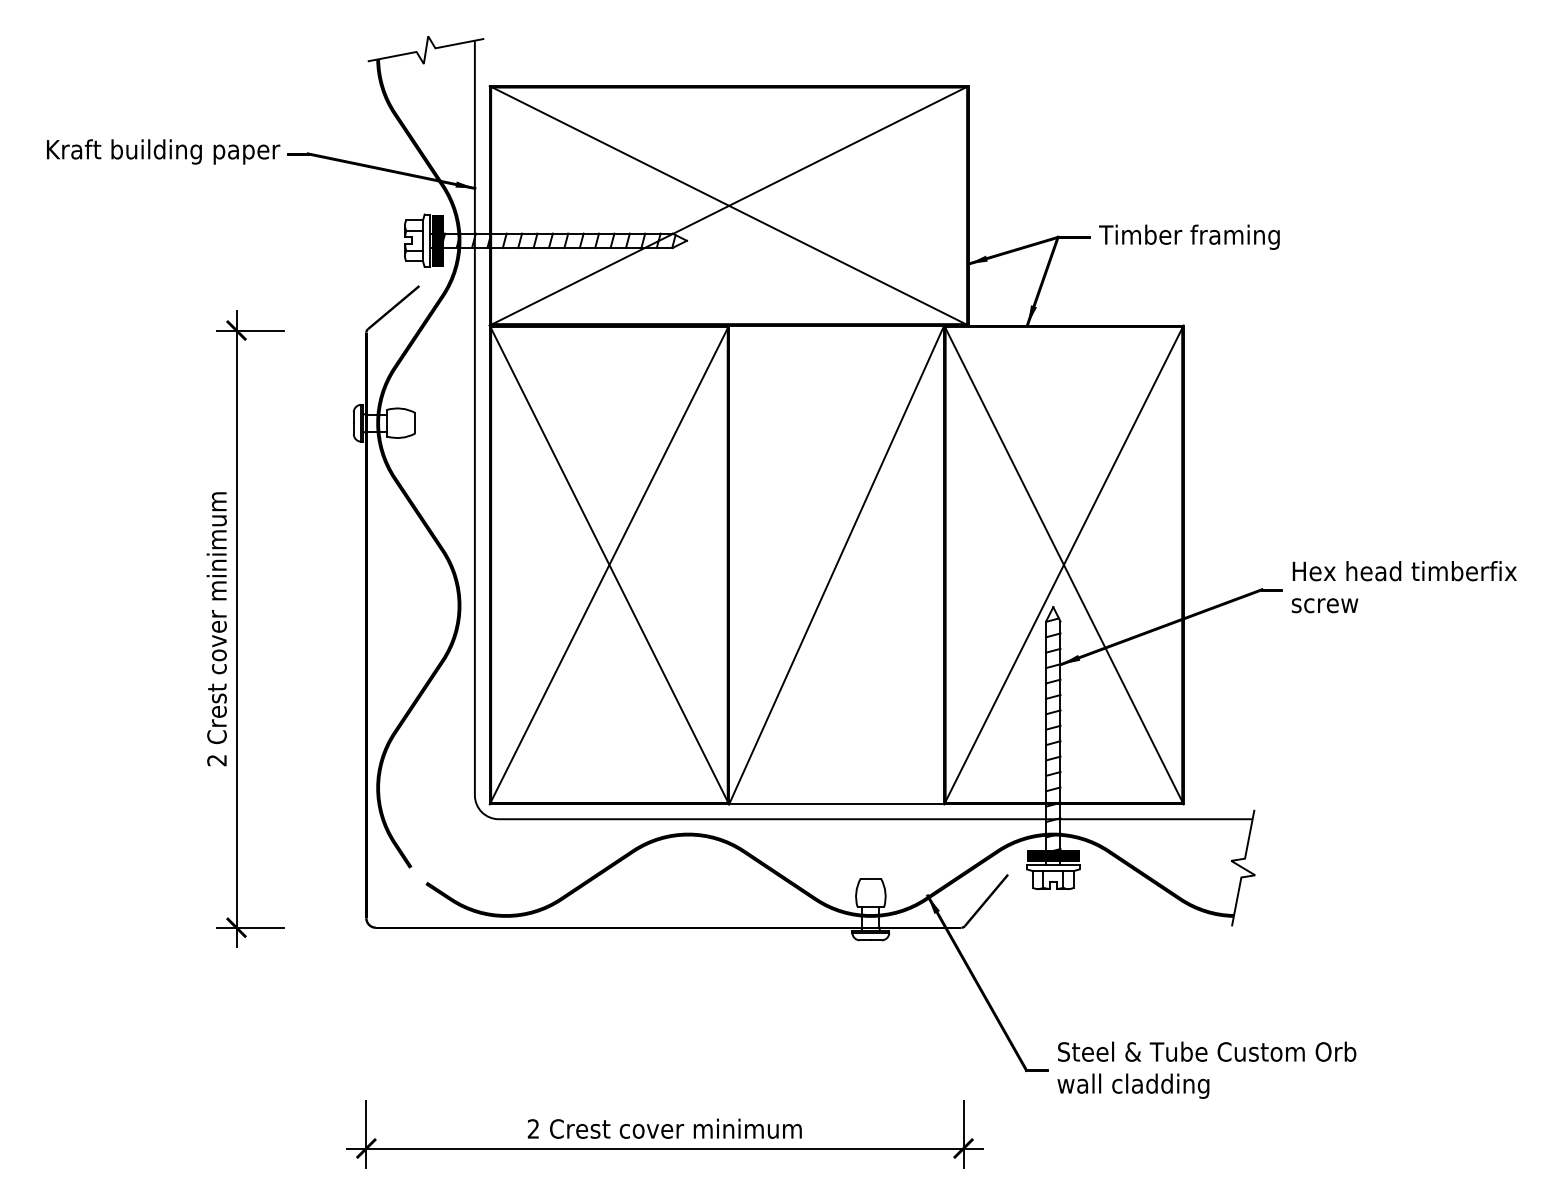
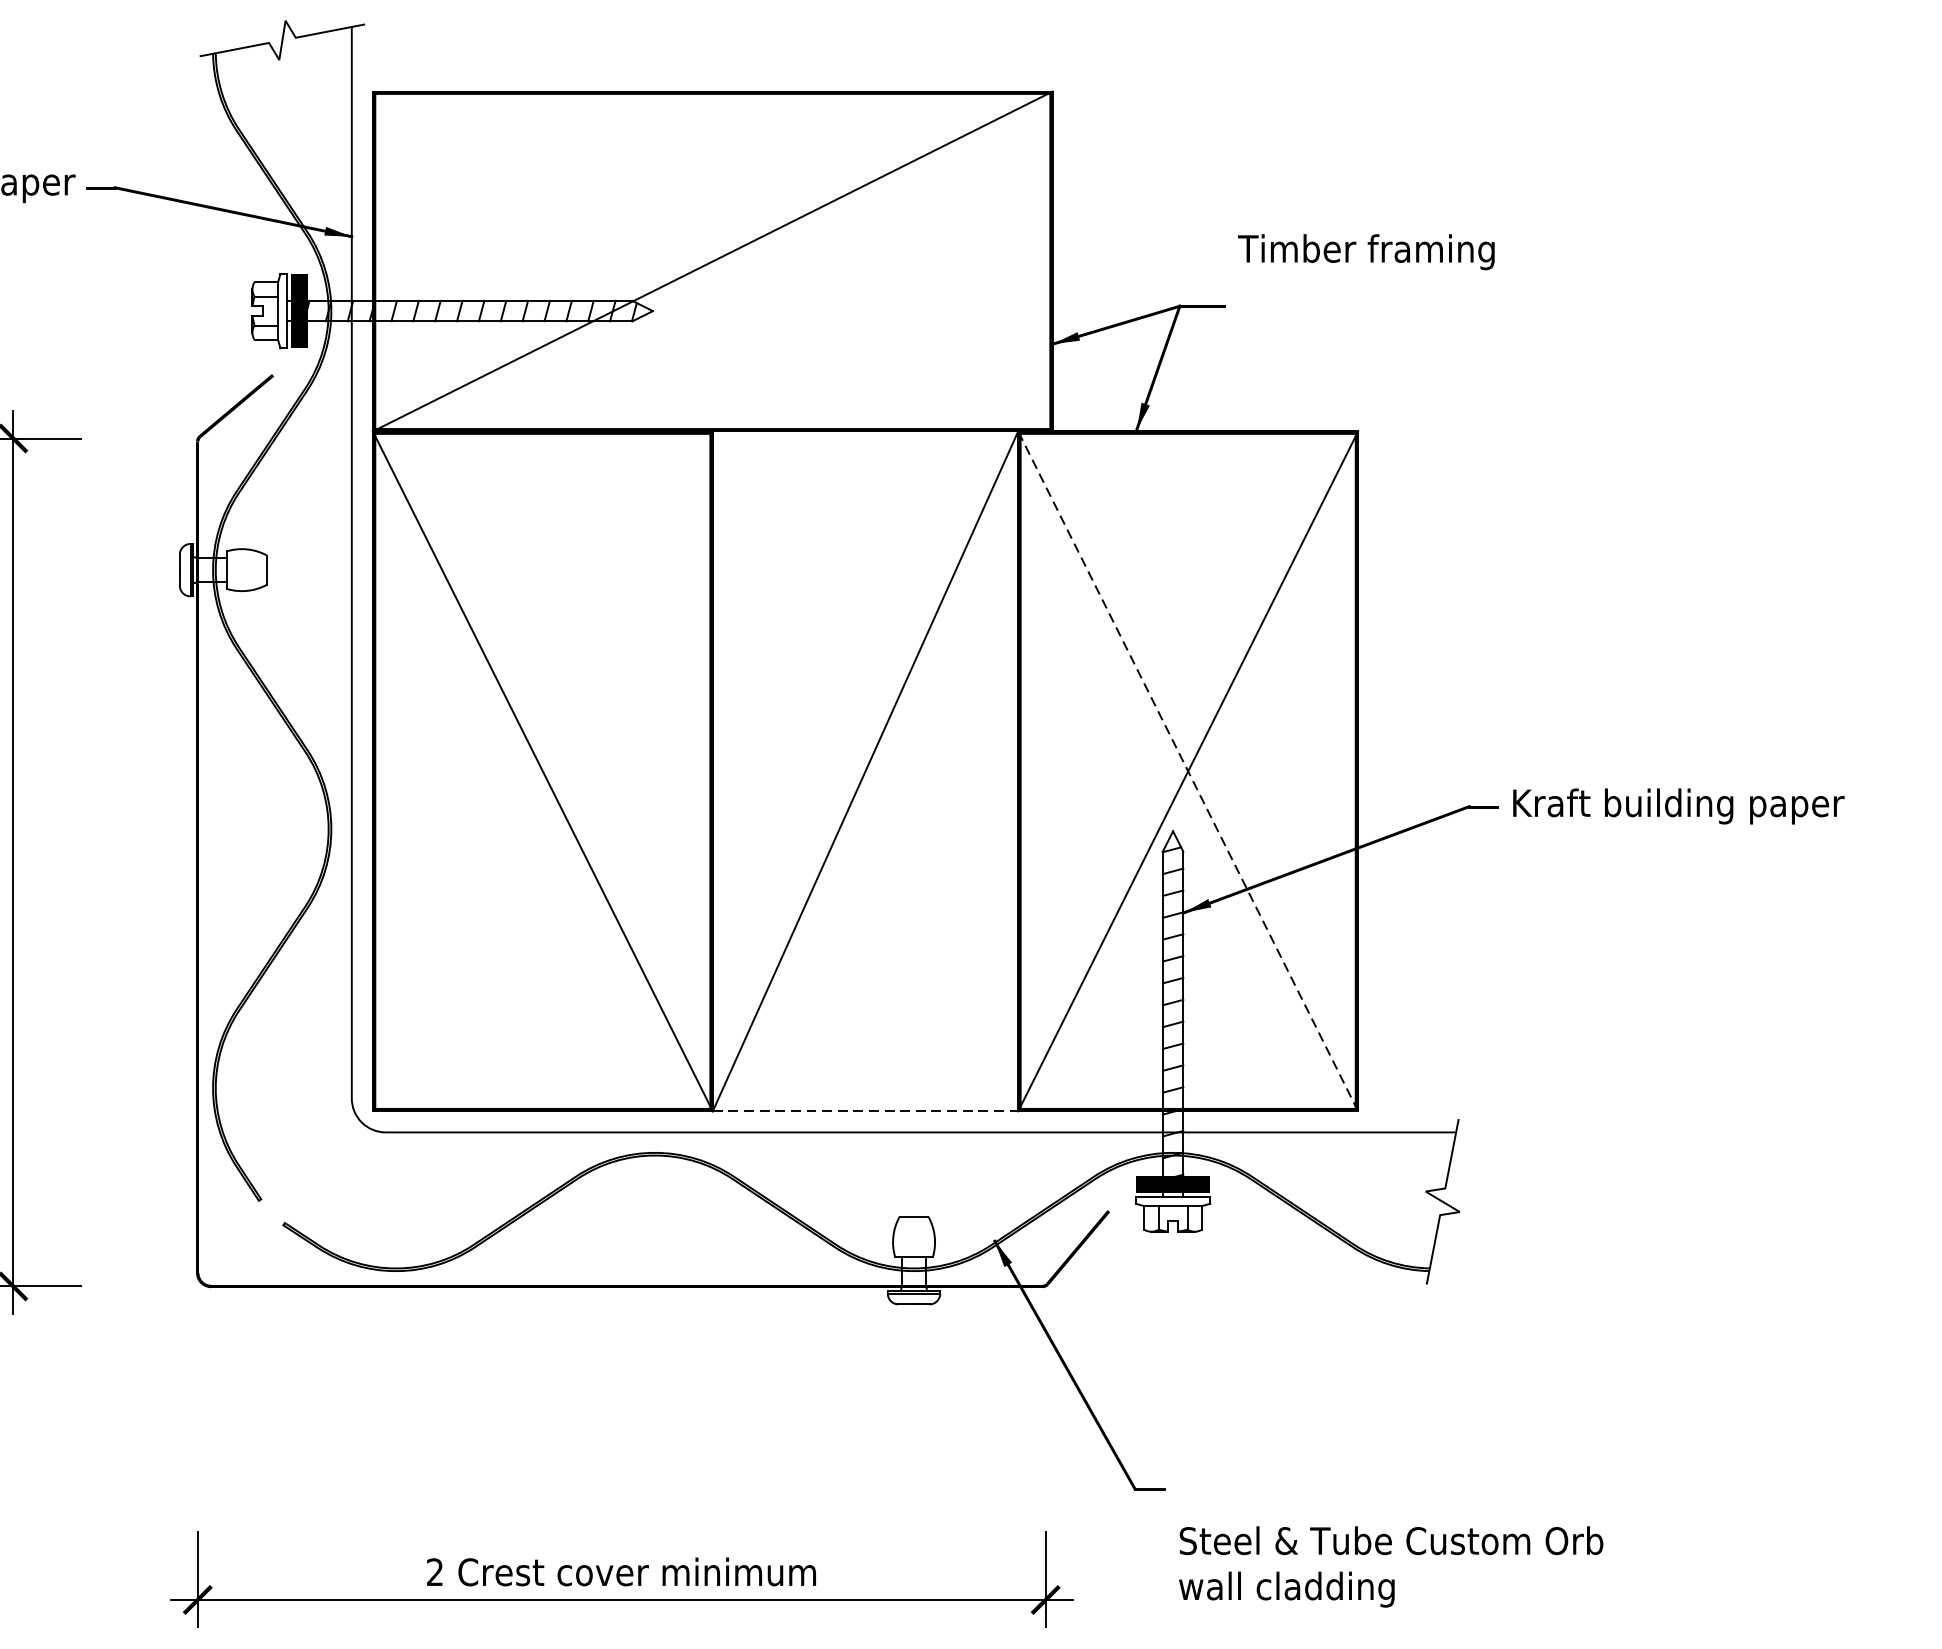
line: (728, 205) -> (711, 260), removed
text: (1189, 236) -> (1366, 251), moved
line: (609, 564) -> (542, 770), removed
line: (1063, 564) -> (1187, 770), solid -> dashed
text: (1408, 587) -> (1677, 803), Hex head timberfix screw -> Kraft building paper
line: (836, 804) -> (865, 1111), solid -> dashed
text: (1206, 1069) -> (1390, 1565), moved

